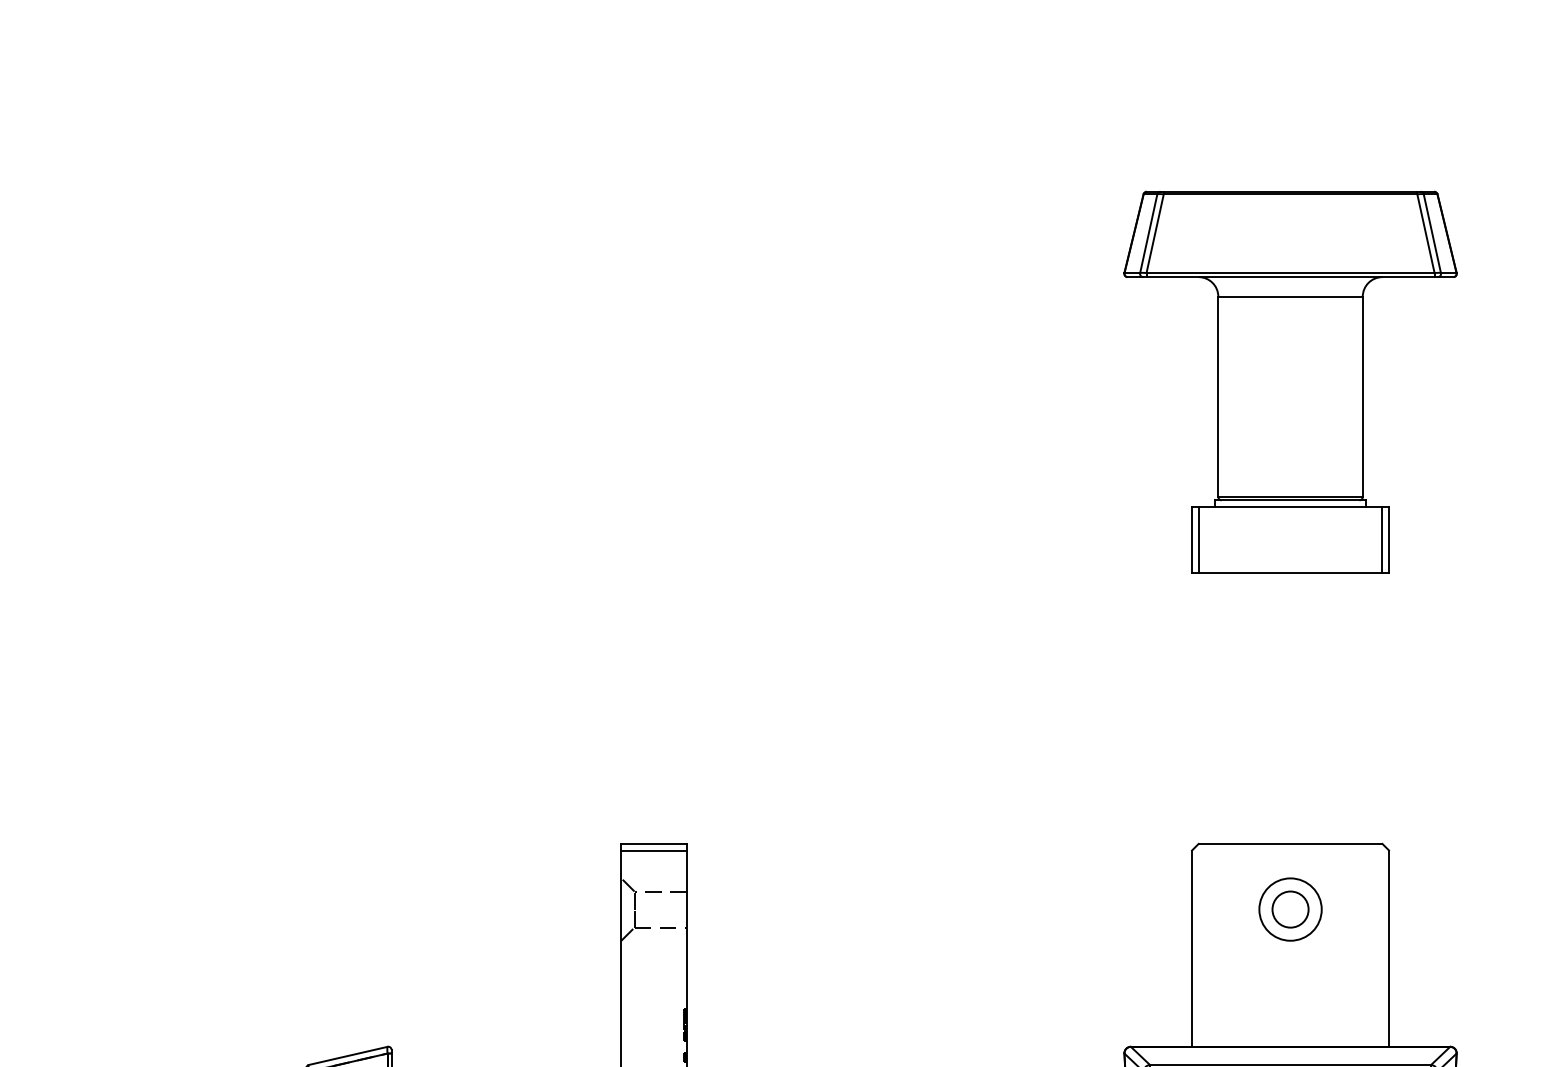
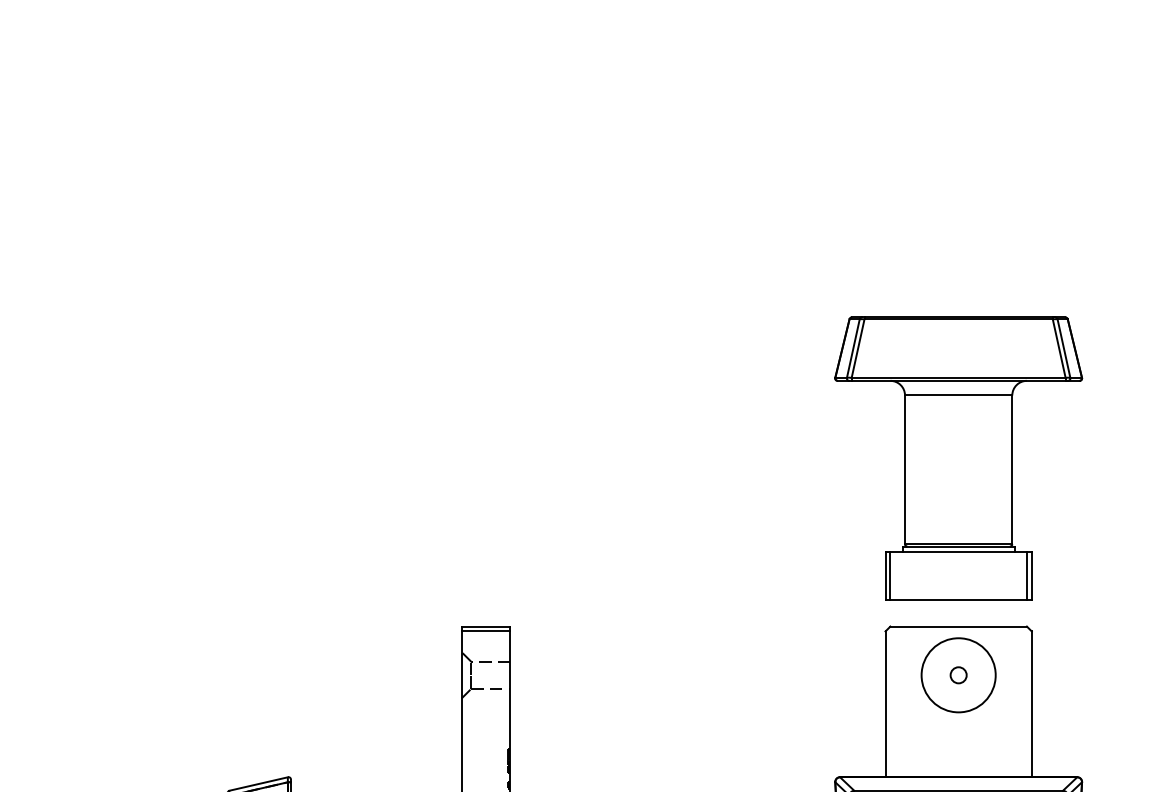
part: (1290, 381) -> (958, 458), moved
circle: (1290, 909) -> (958, 675), size x0.6
circle: (1290, 909) -> (958, 675), size x1.6

